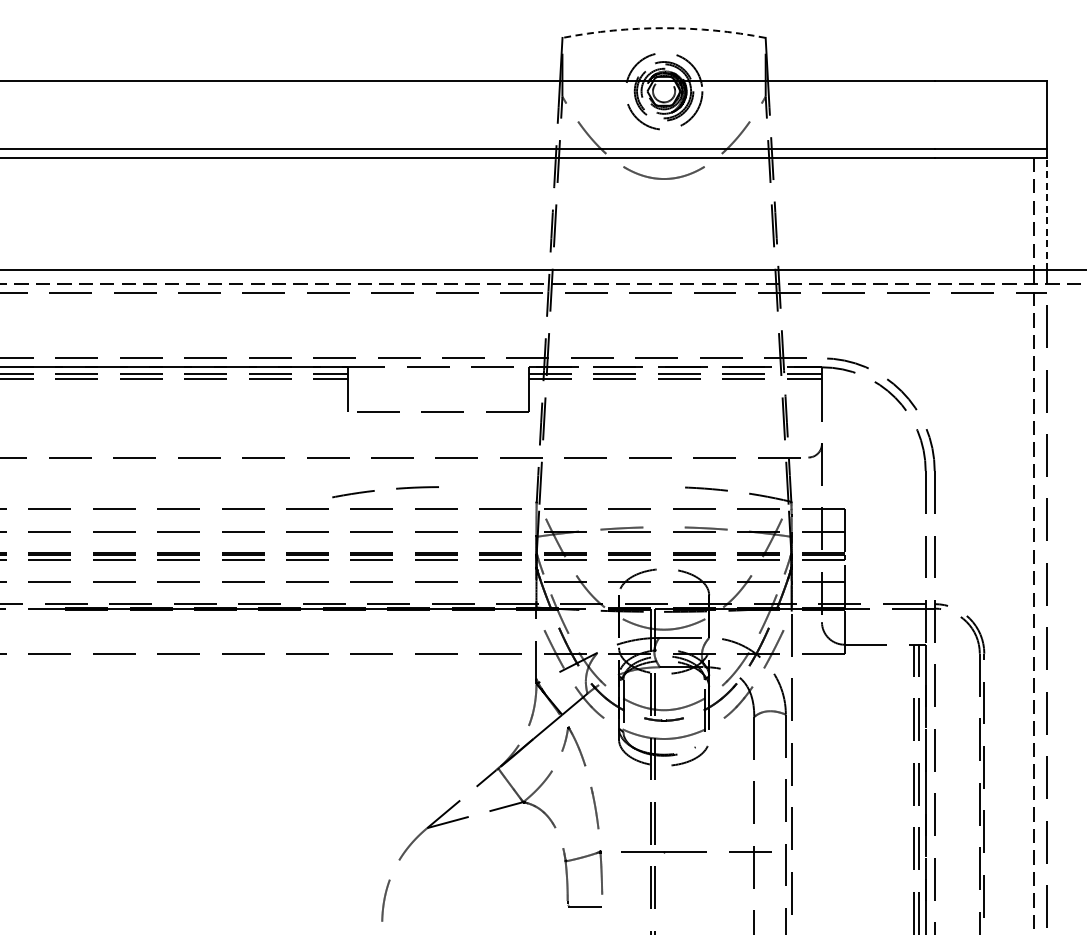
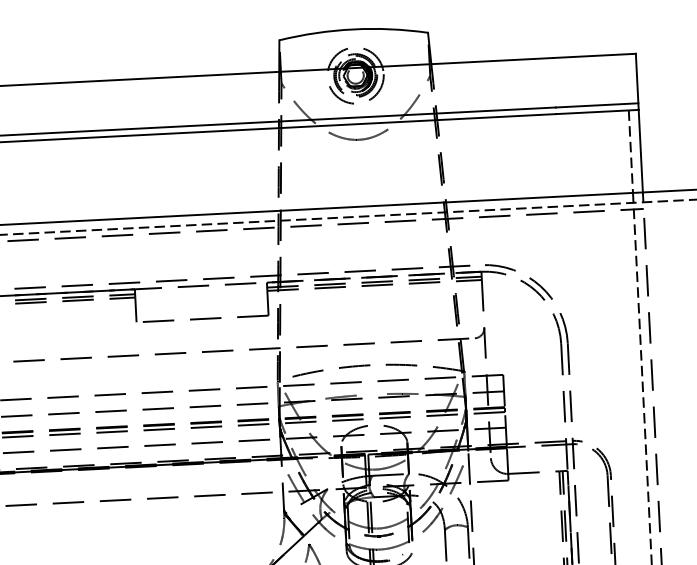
arc: (664, 28) -> (353, 29), dashed -> solid
line: (1047, 213) -> (640, 150), dashed -> solid
arc: (374, 491) -> (323, 370), moved

